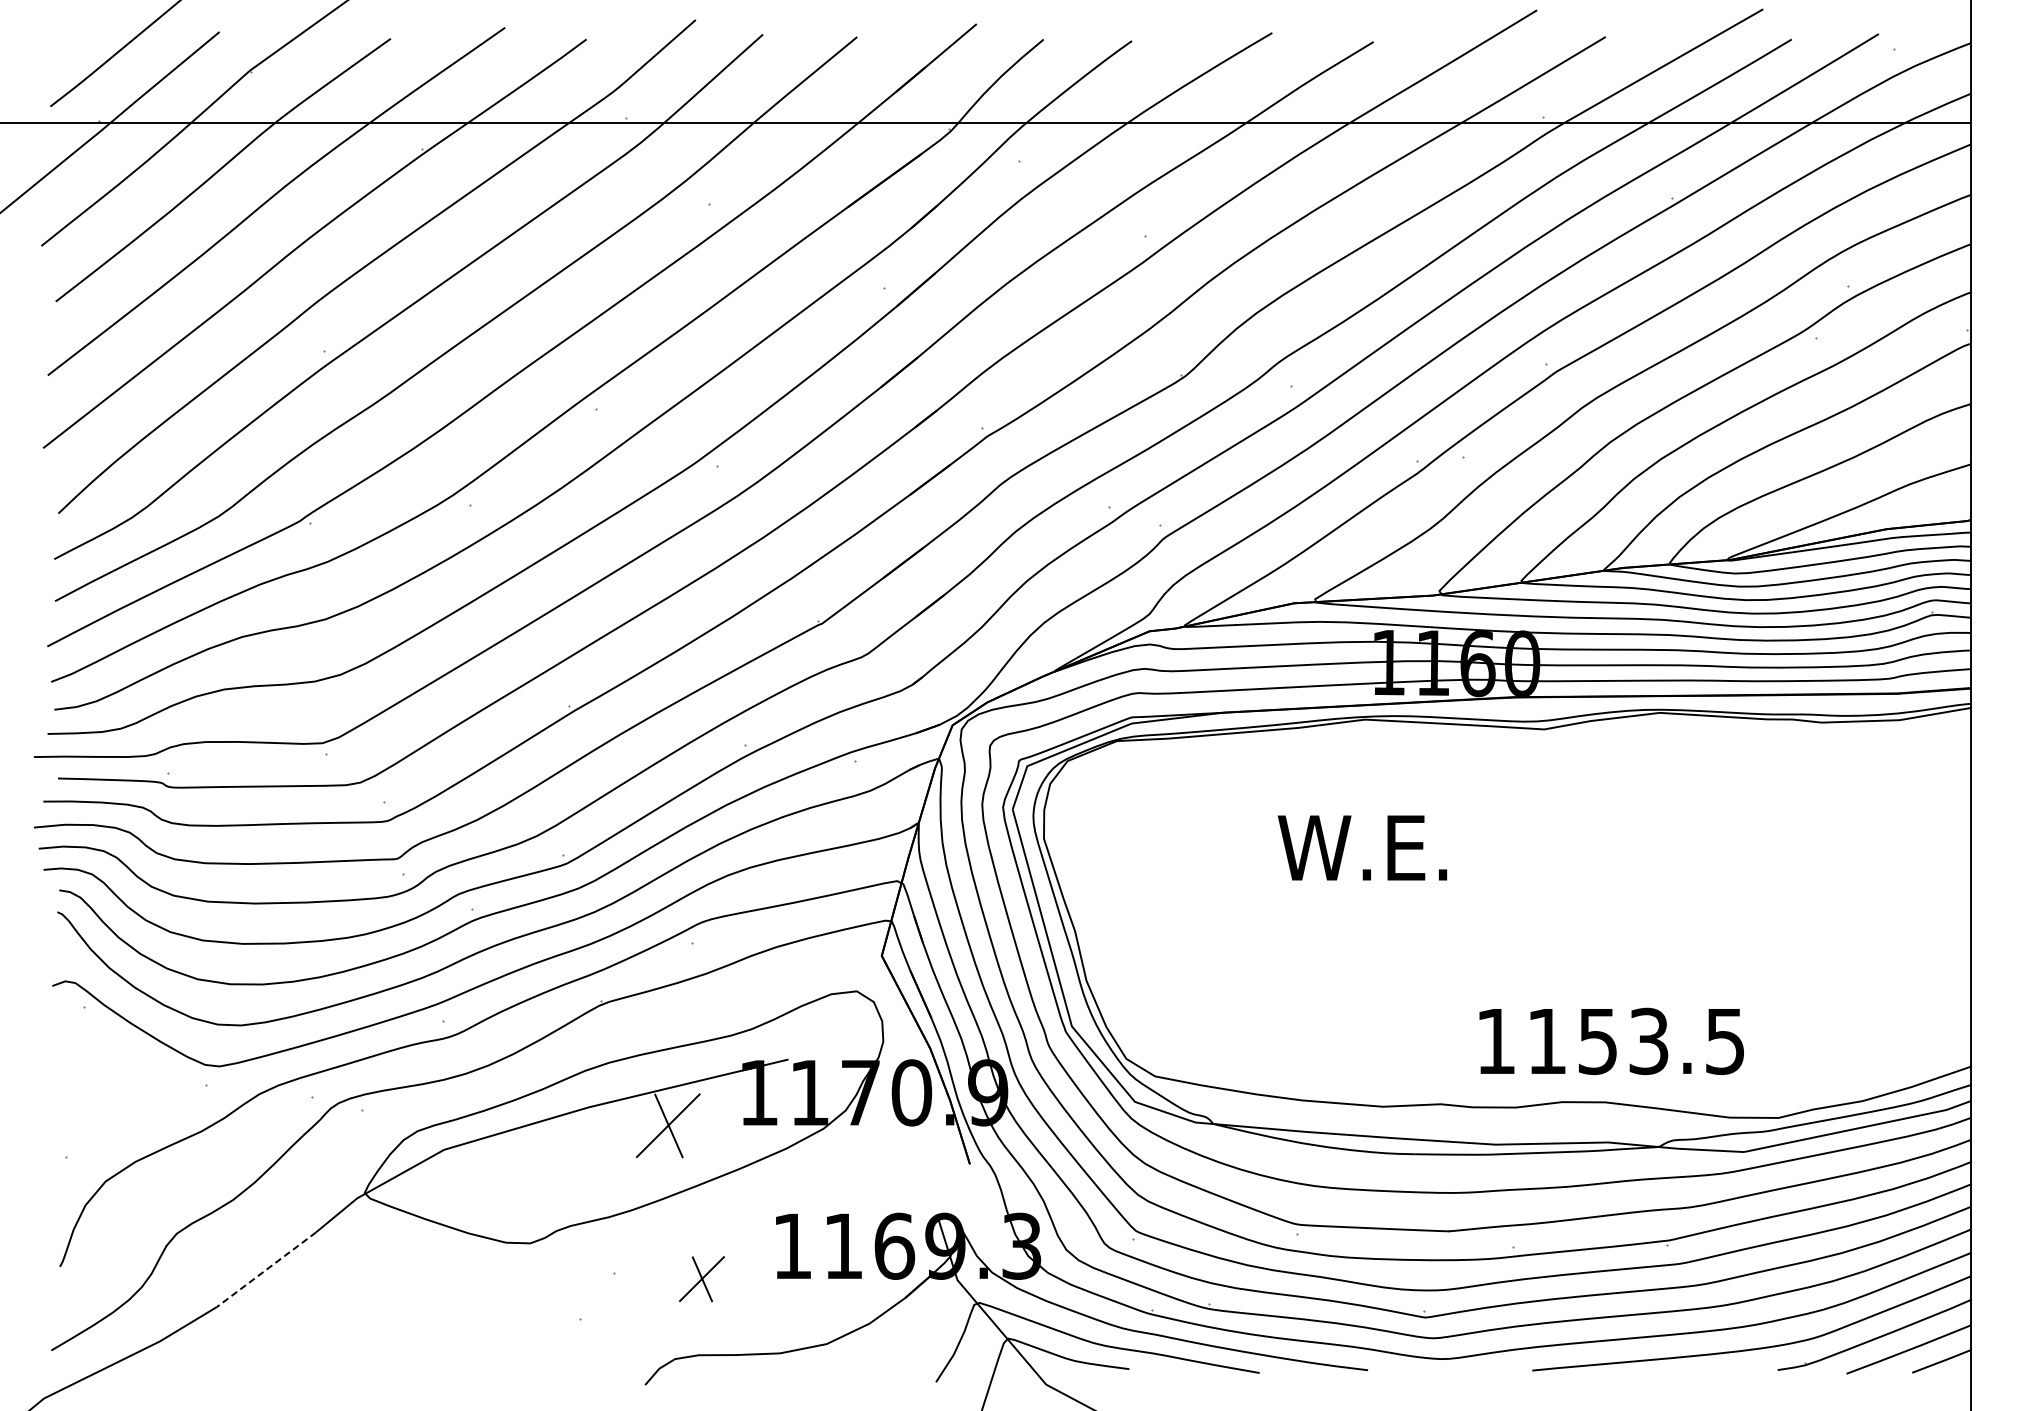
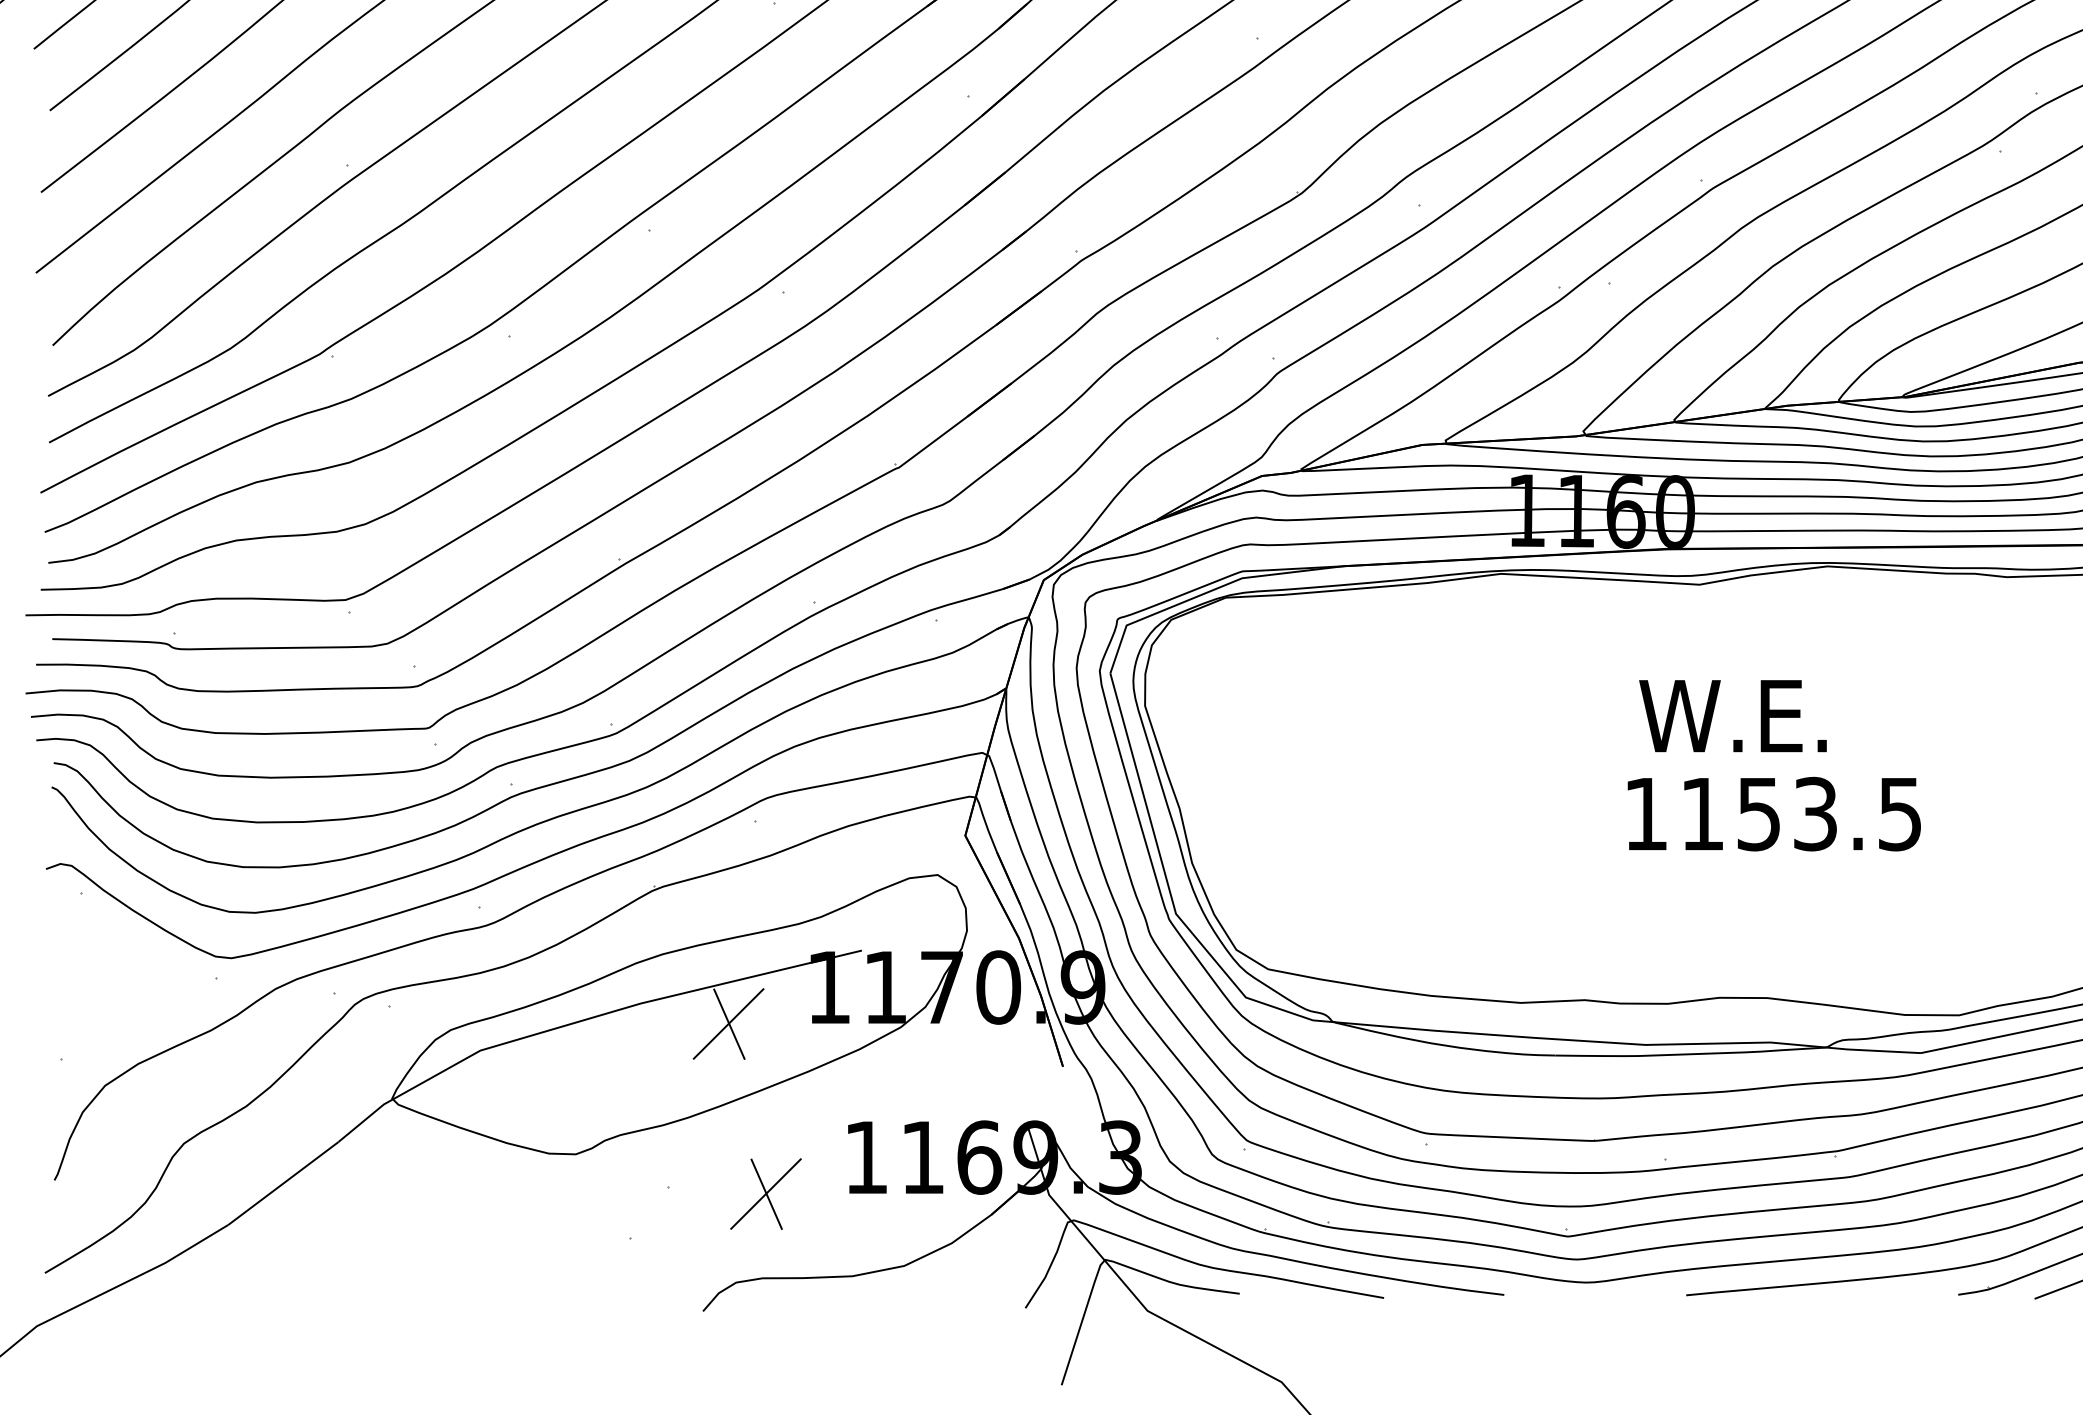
text: (1362, 847) -> (1733, 715), moved
text: (1611, 1041) -> (1774, 814), moved
line: (266, 1270) -> (283, 1184), dashed -> solid
part: (701, 1278) -> (765, 1193), size x1.43

